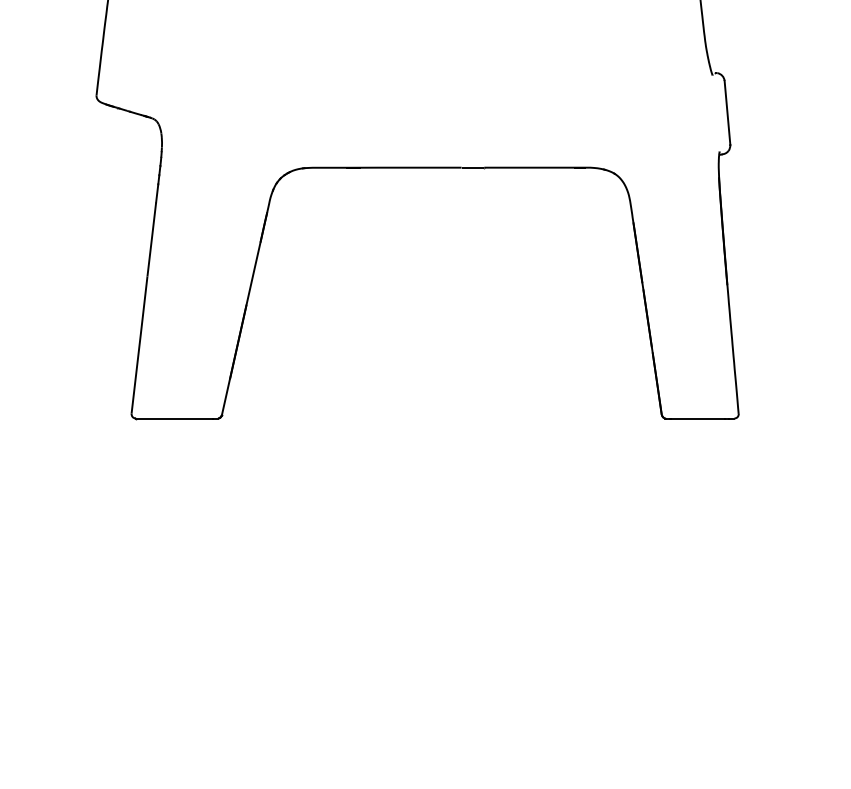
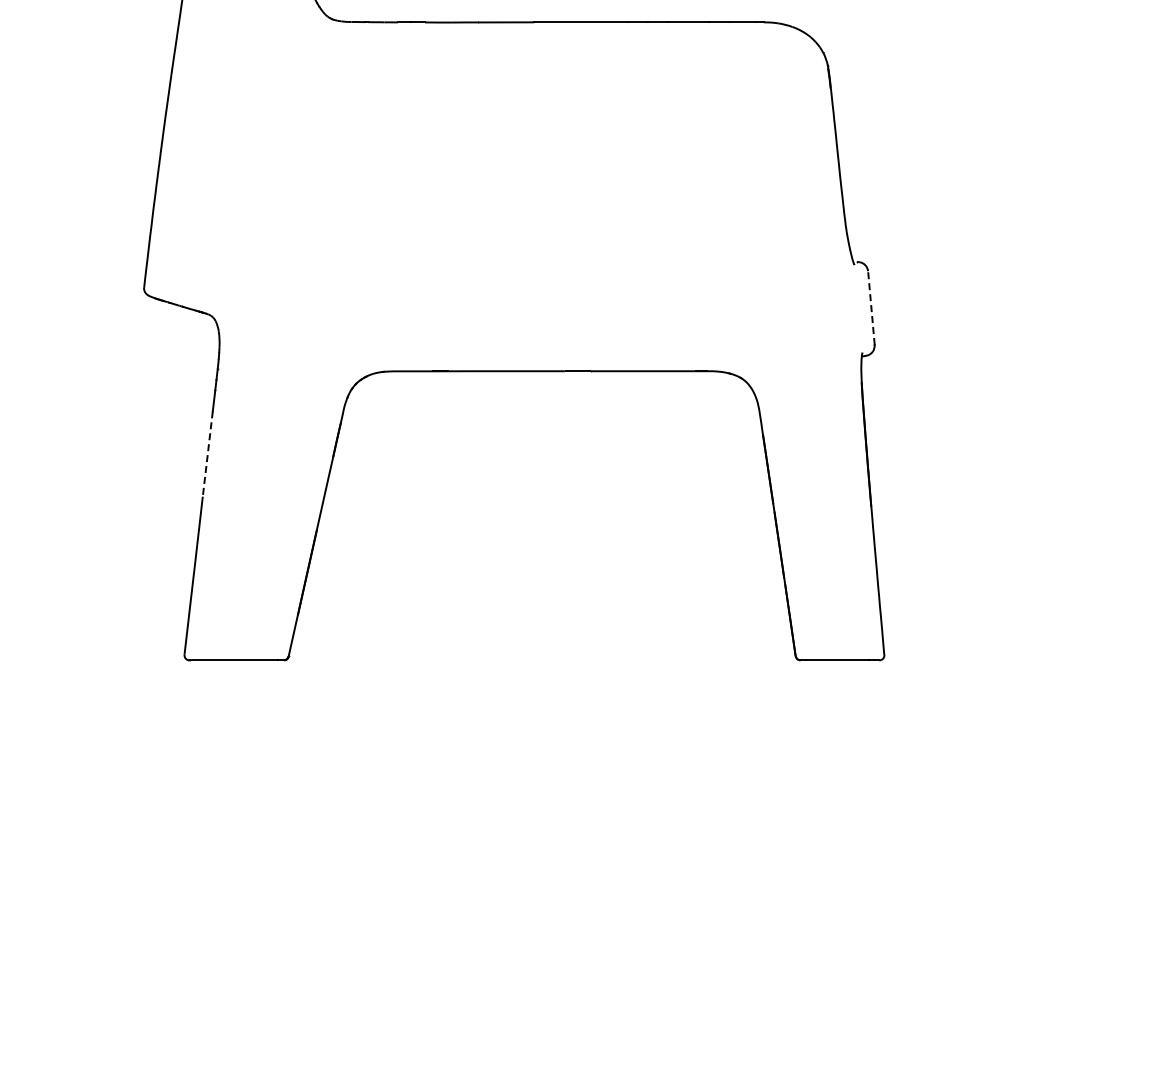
line: (727, 112) -> (871, 307), solid -> dashed
line: (151, 239) -> (207, 453), solid -> dashed

